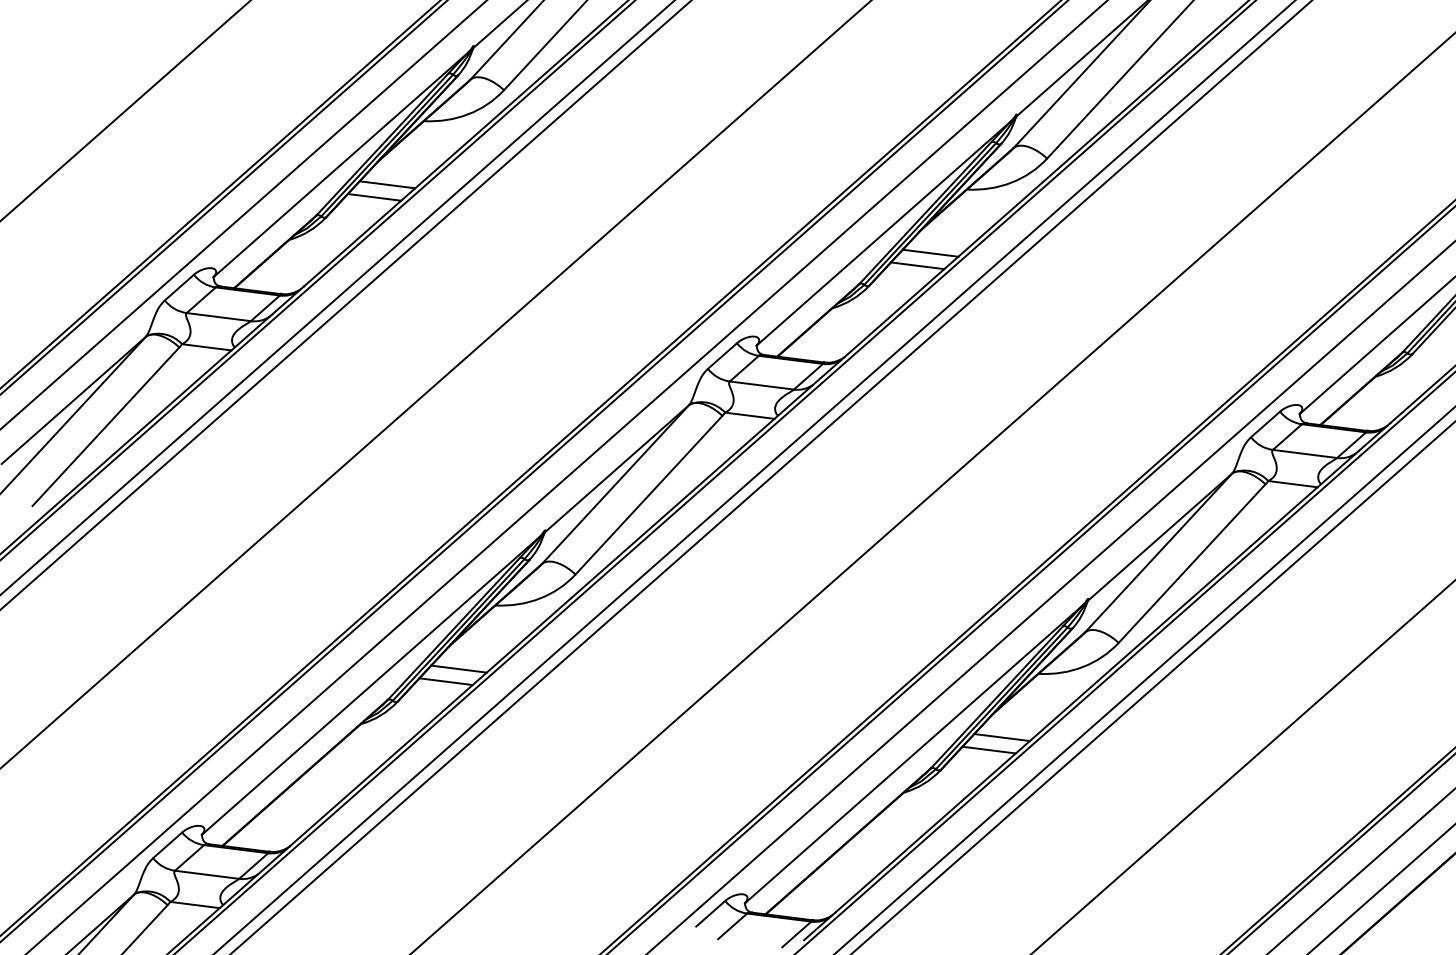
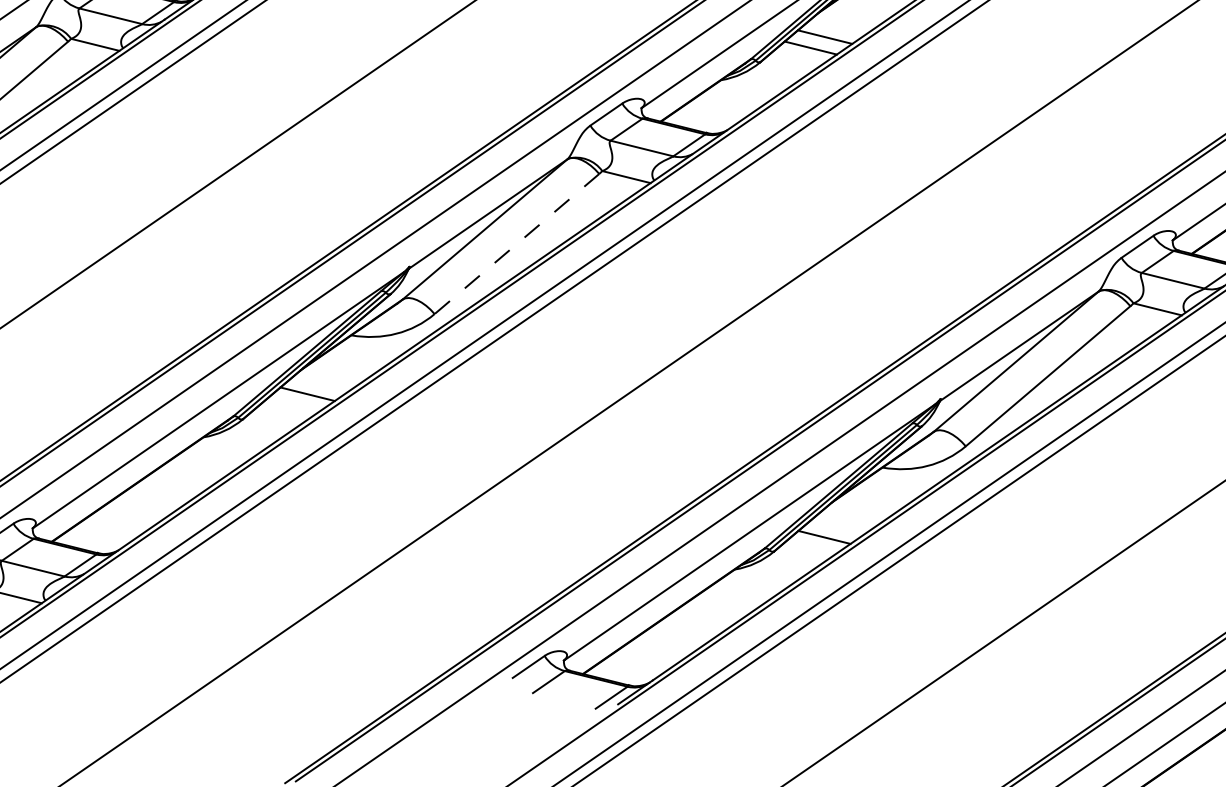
line: (648, 495) -> (516, 244), solid -> dashed
line: (445, 681) -> (292, 404), removed
line: (1001, 737) -> (838, 526), removed

